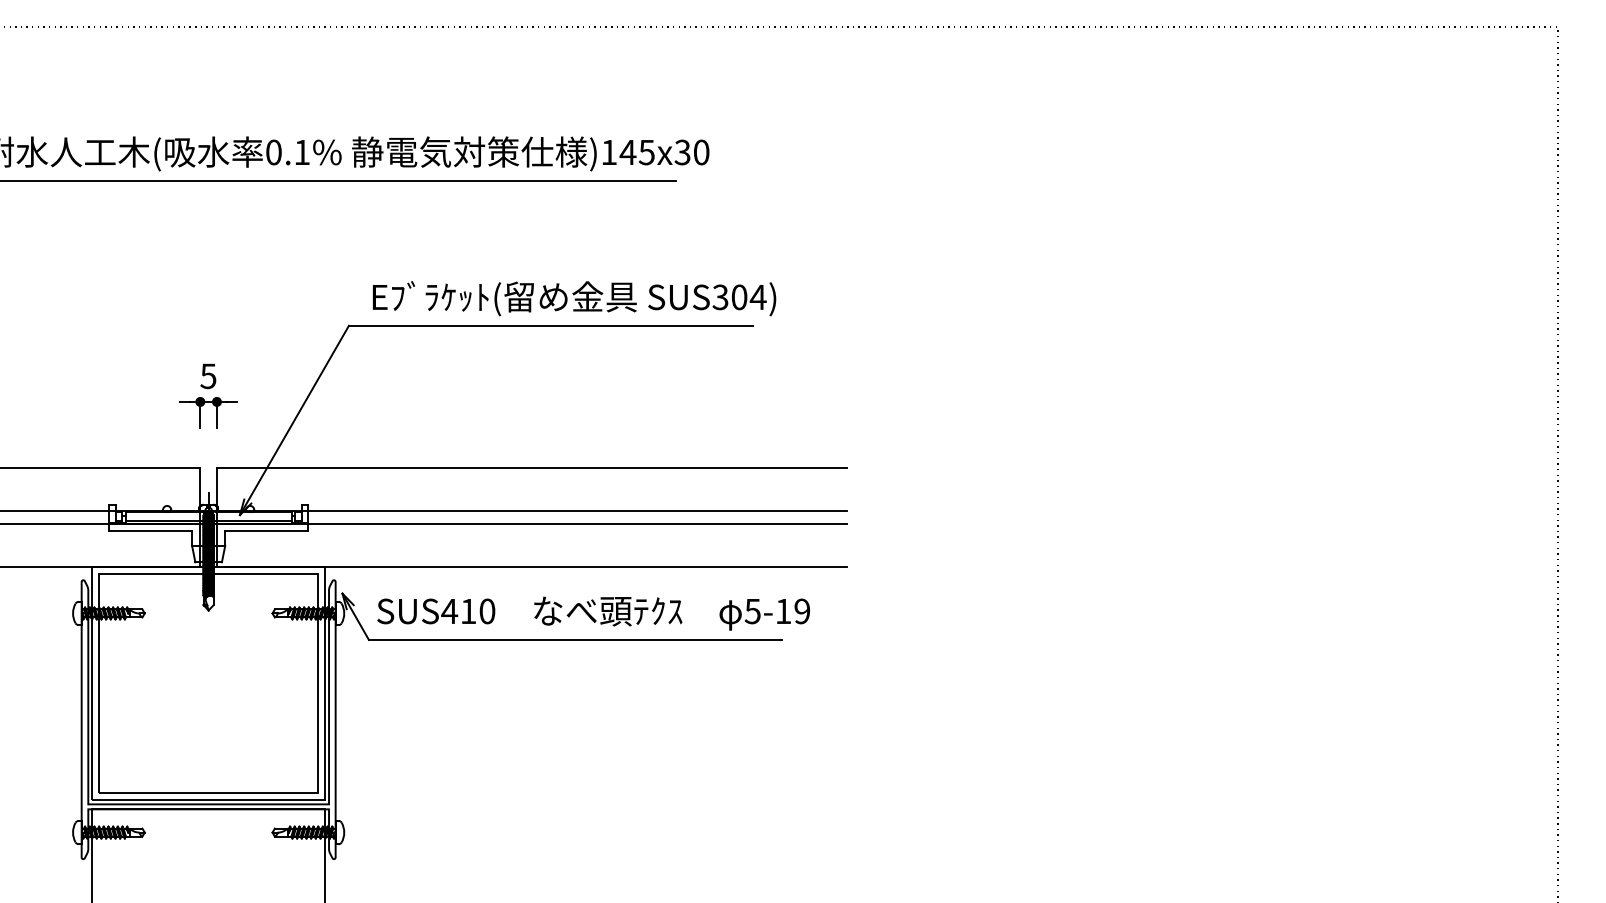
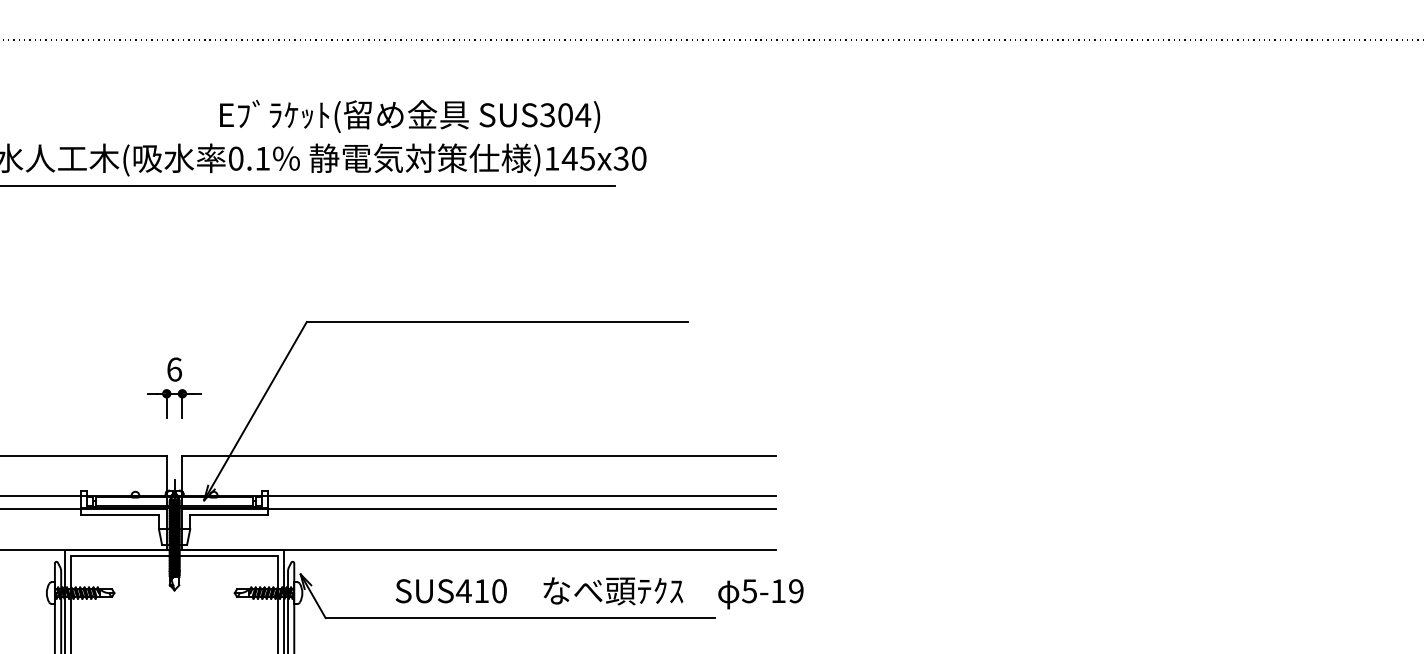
text: (574, 298) -> (410, 116), moved
text: (208, 376) -> (174, 369), 5 -> 6
text: (593, 613) -> (599, 593), moved

